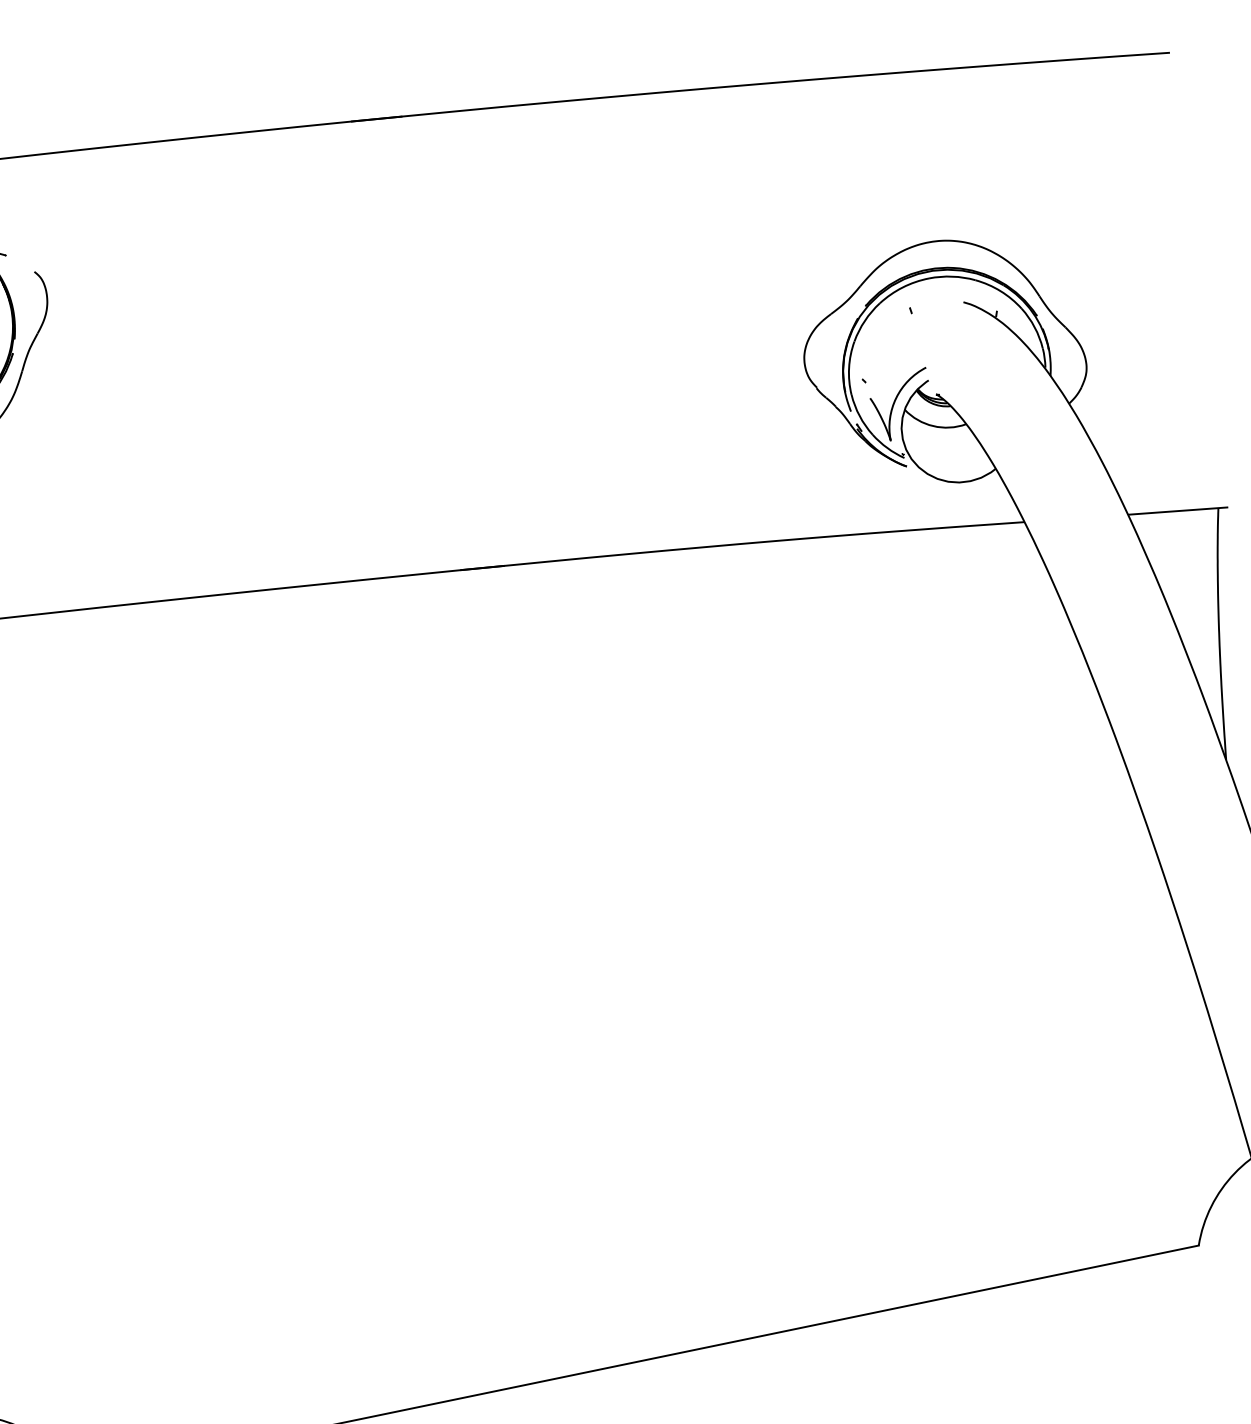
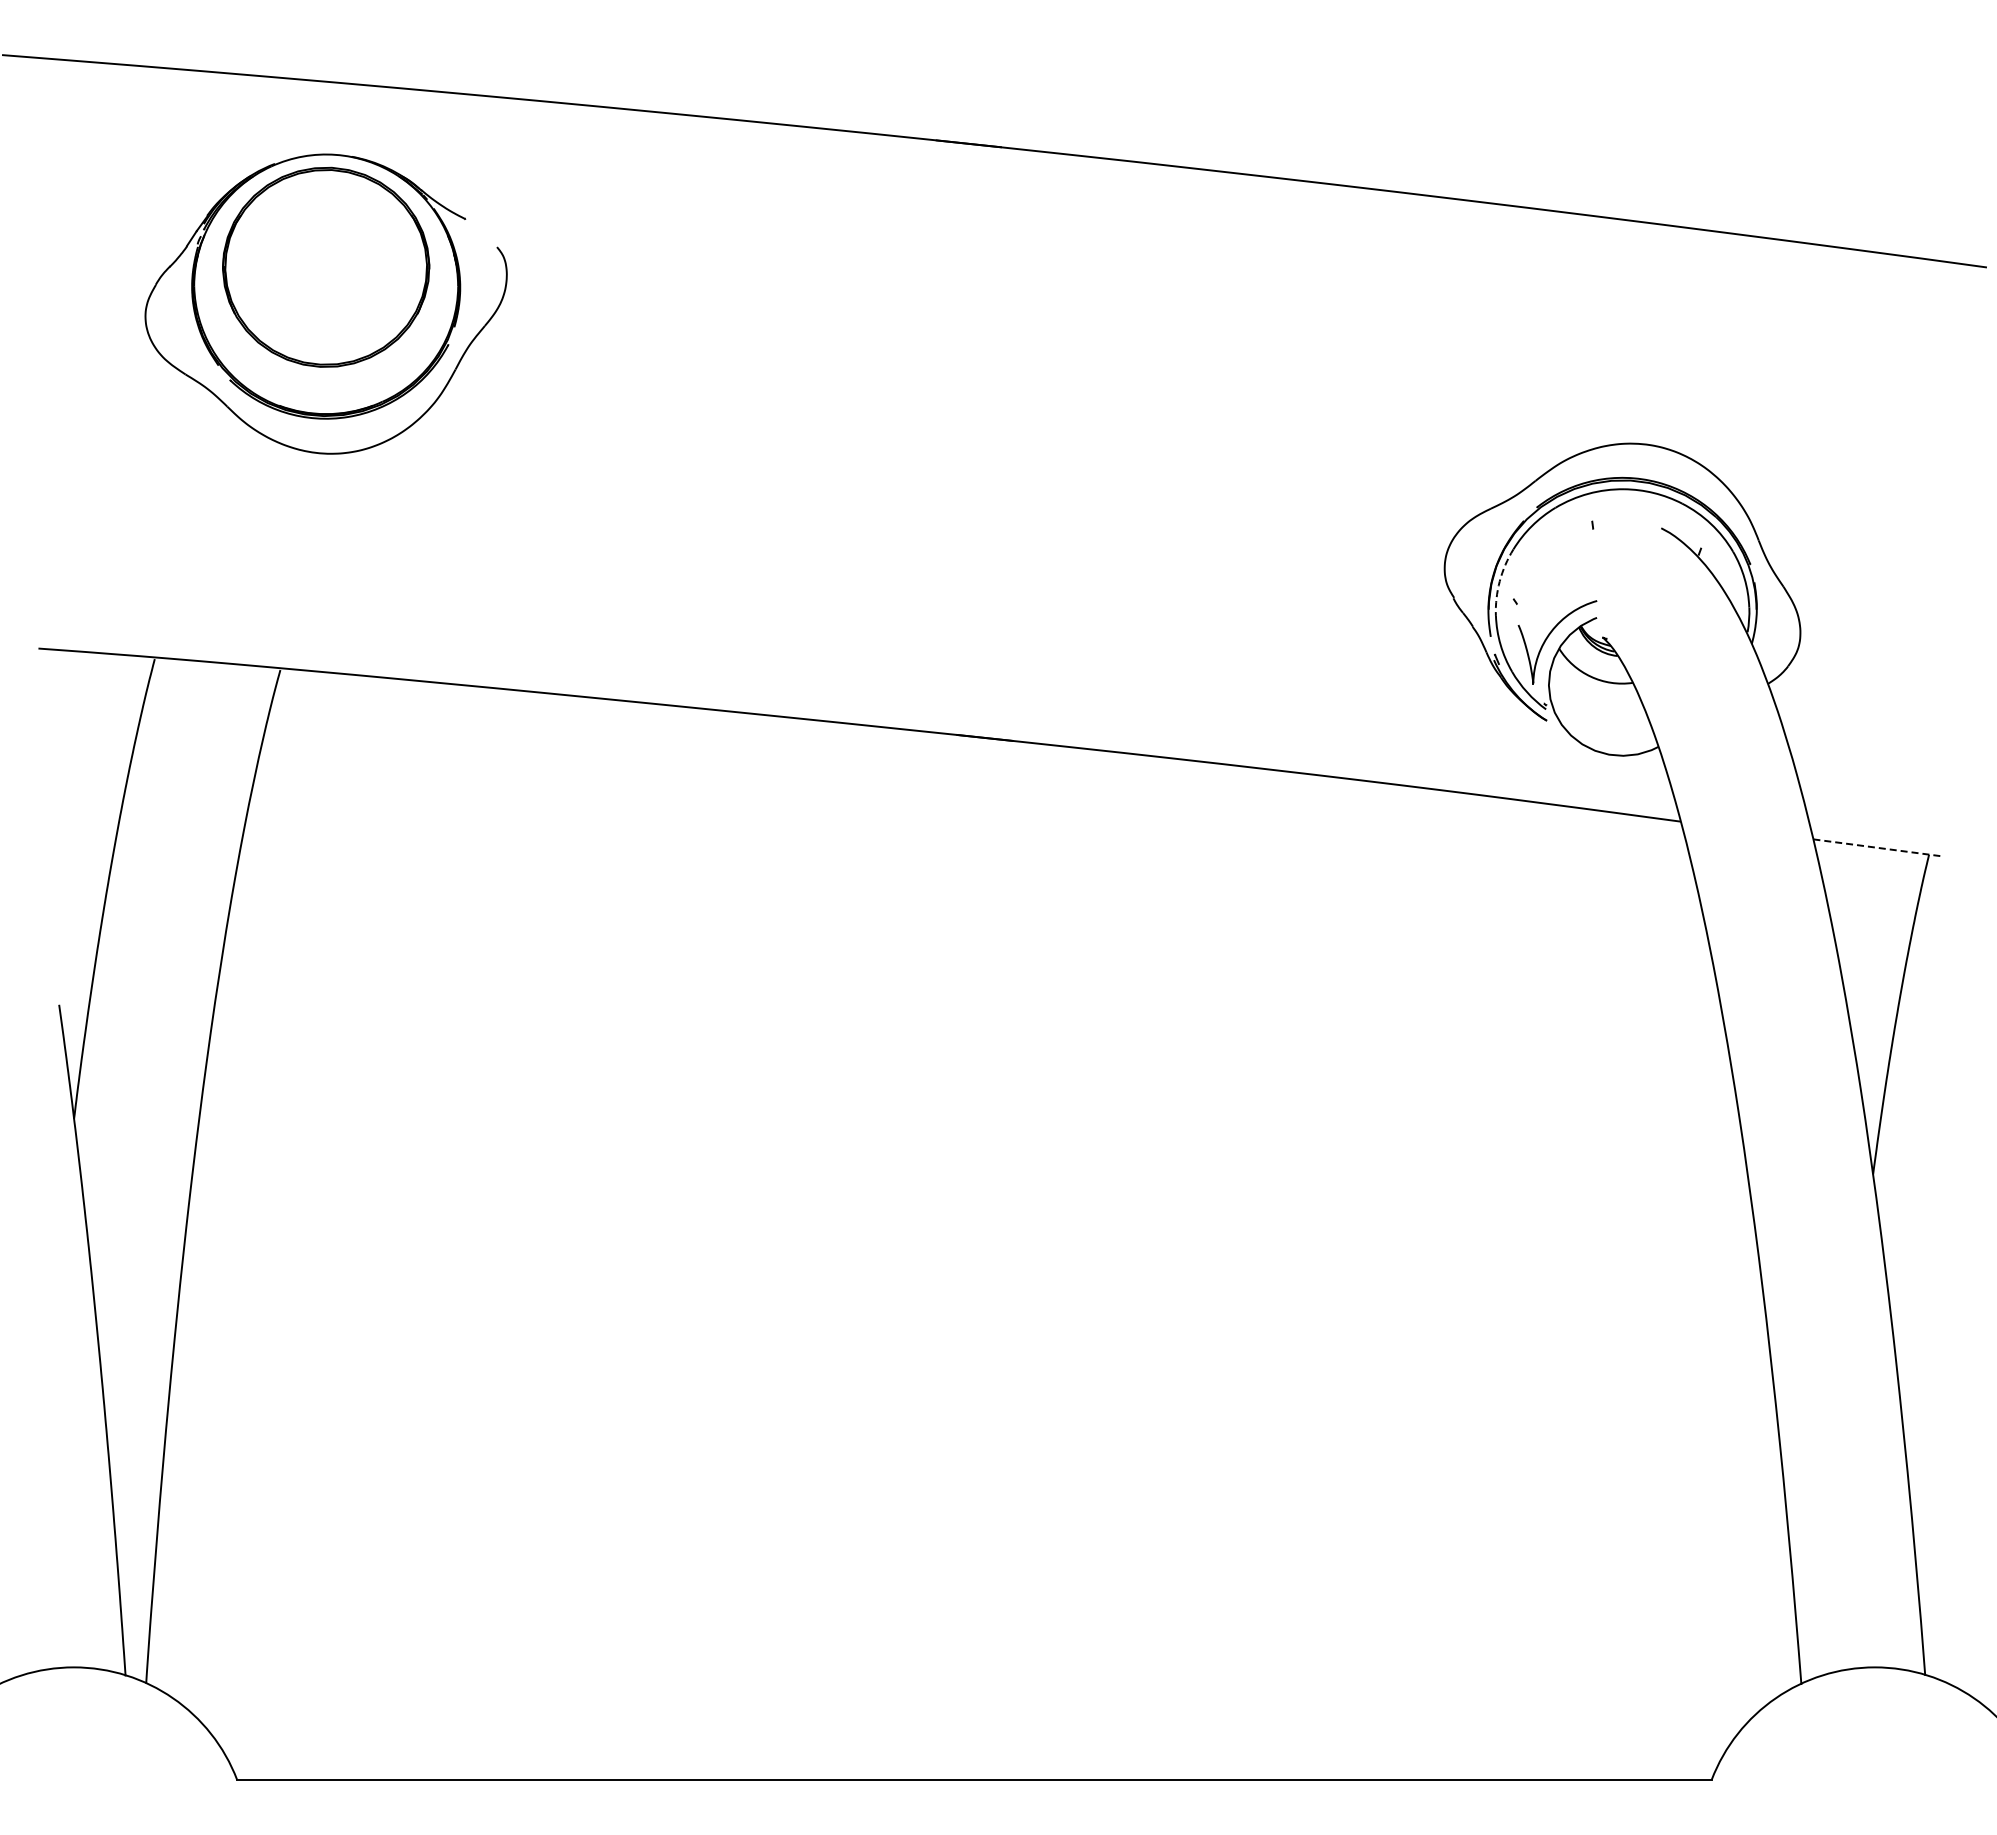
arc: (848, 368) -> (1499, 581), solid -> dashed
line: (1178, 510) -> (1878, 847), solid -> dashed

